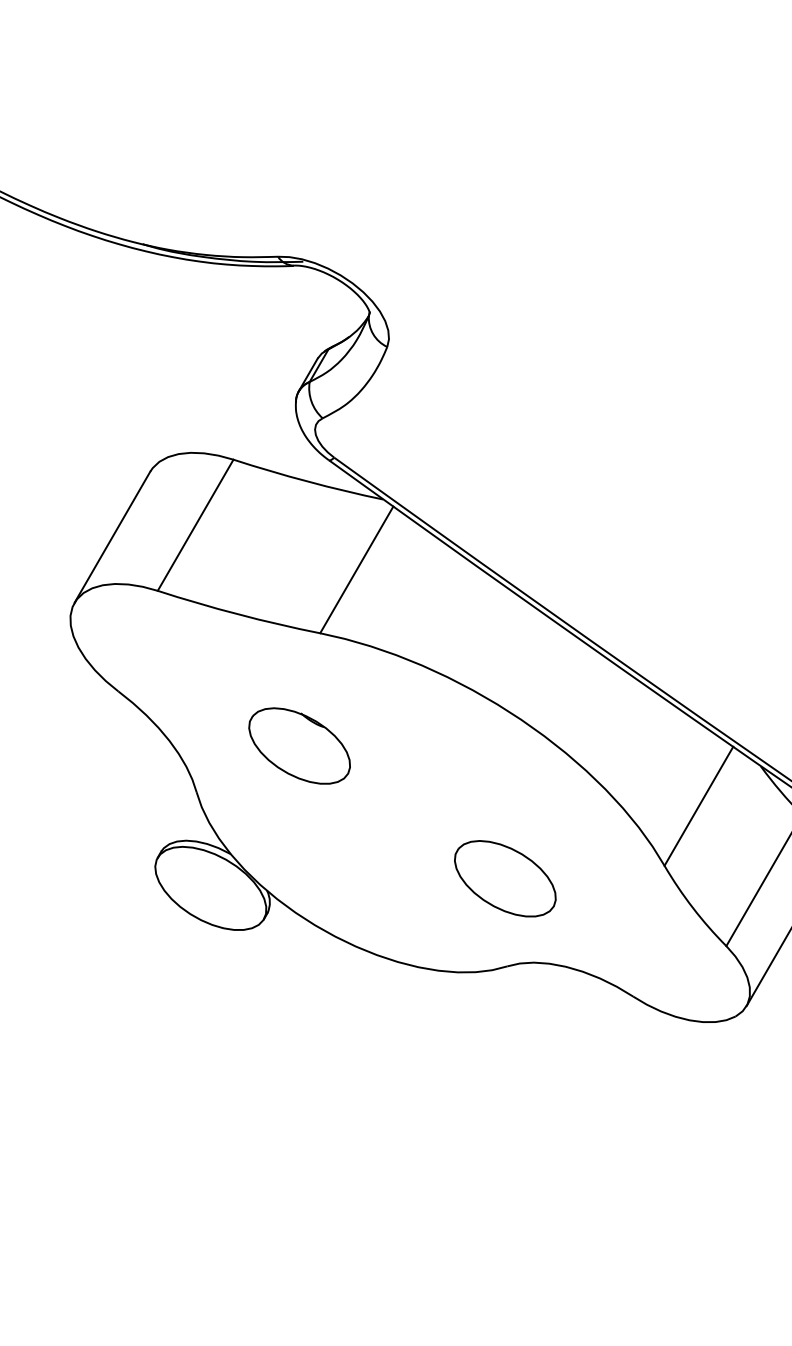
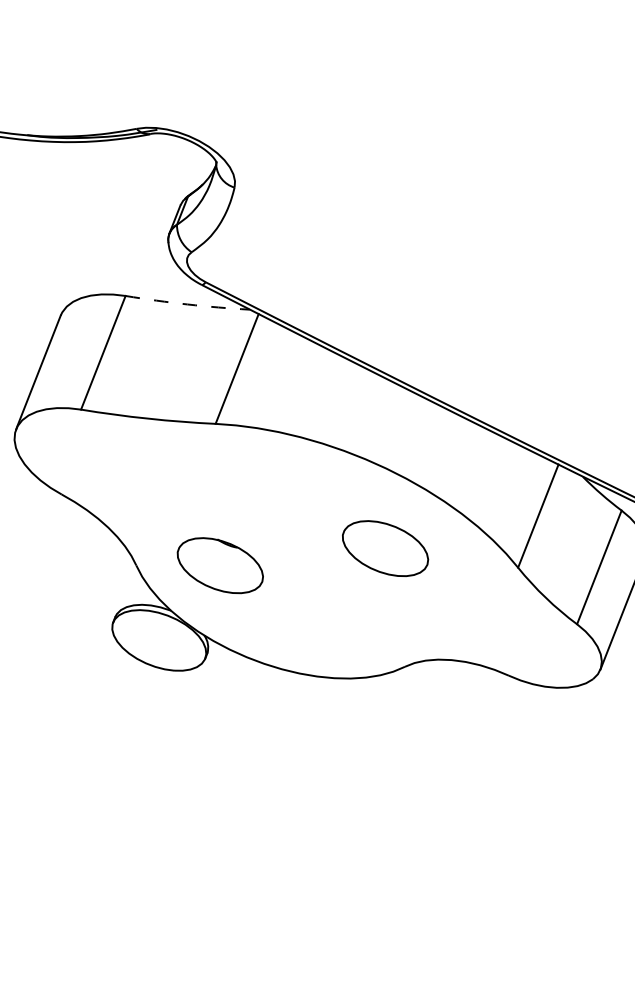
arc: (307, 481) -> (187, 304), solid -> dashed
part: (299, 745) -> (220, 565), moved
part: (505, 878) -> (385, 548), moved

